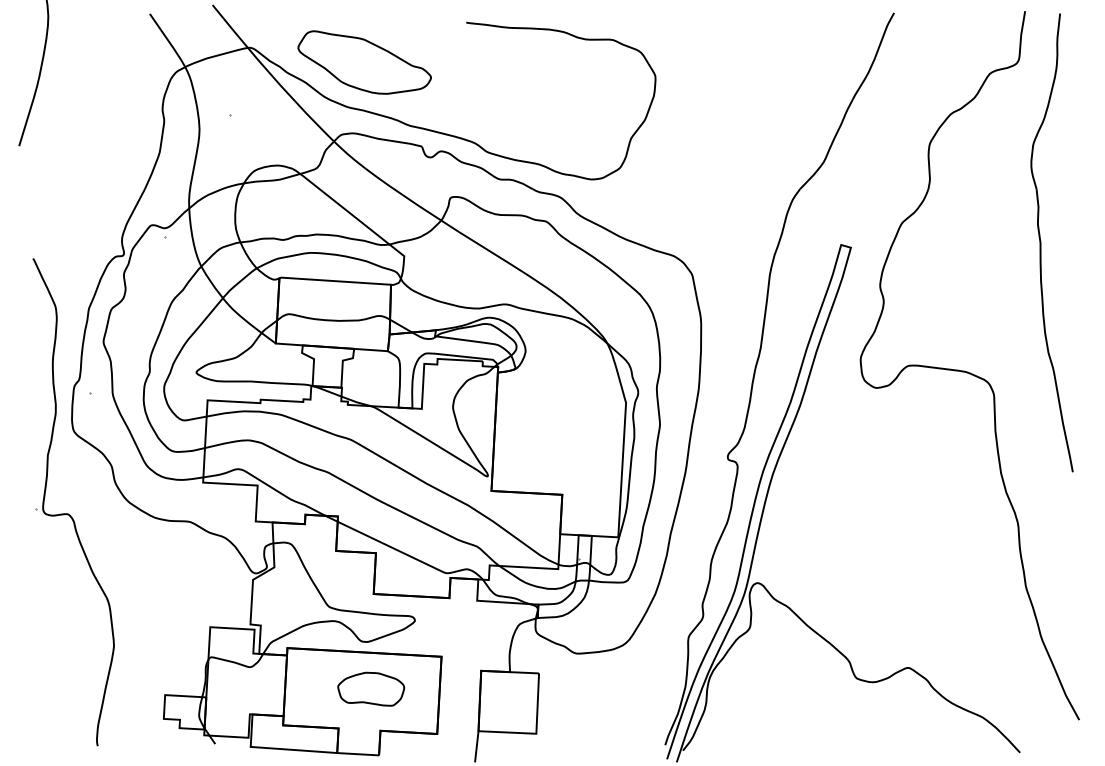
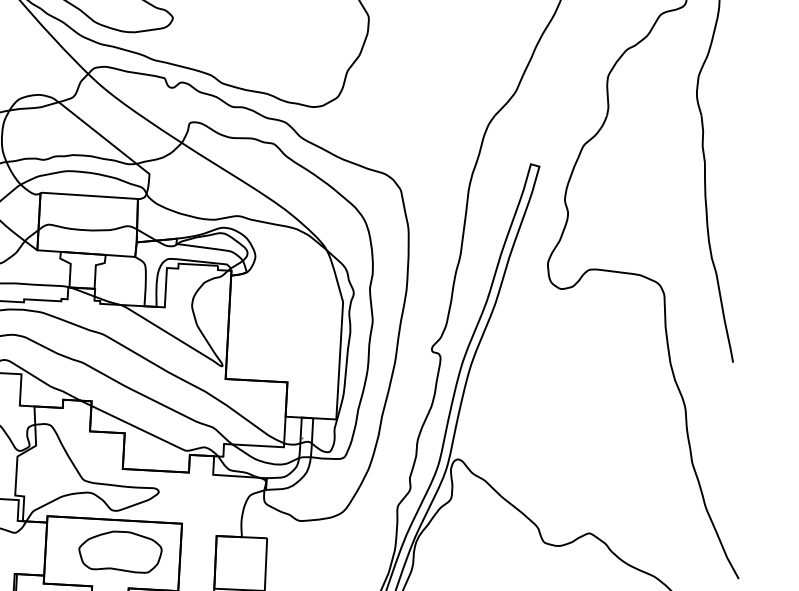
part: (371, 688) -> (120, 551), size x1.43

